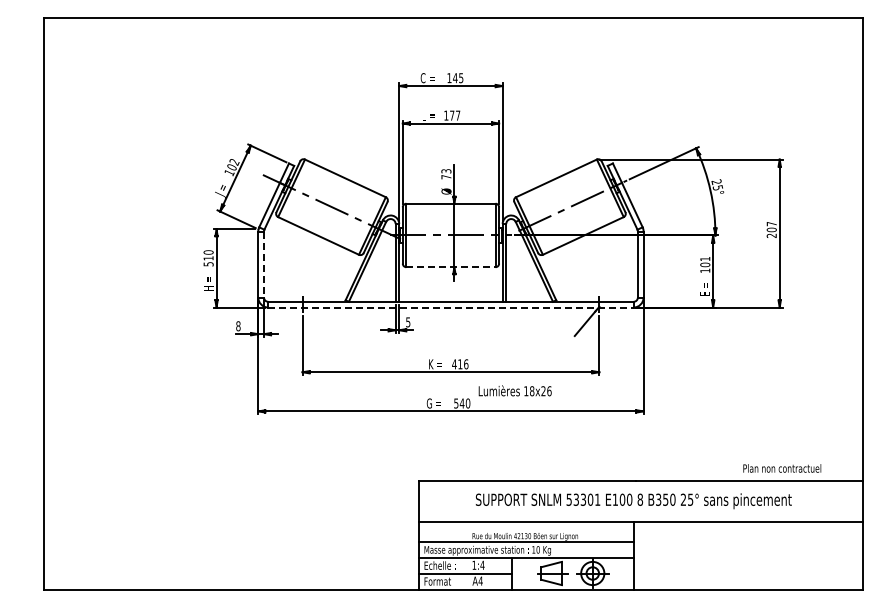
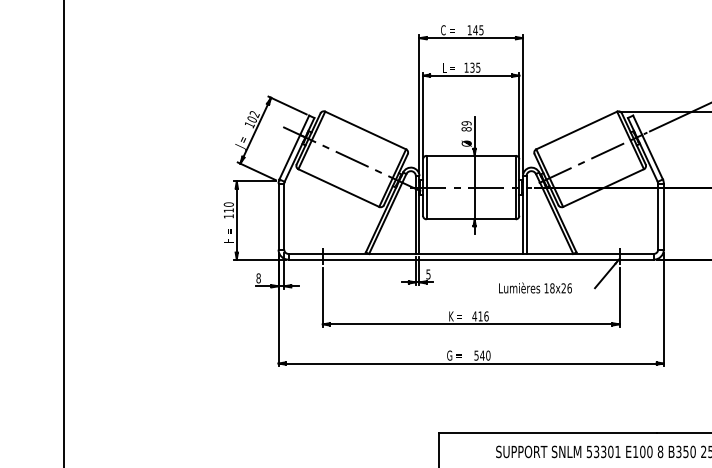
text: (455, 115) -> (475, 67), 177 -> 135
text: (446, 174) -> (466, 126), 73 -> 89
text: (208, 264) -> (228, 216), 510 -> 110
line: (264, 265) -> (284, 217), dashed -> solid
line: (450, 267) -> (470, 219), dashed -> solid
line: (450, 307) -> (470, 259), dashed -> solid
text: (514, 390) -> (534, 287), moved

